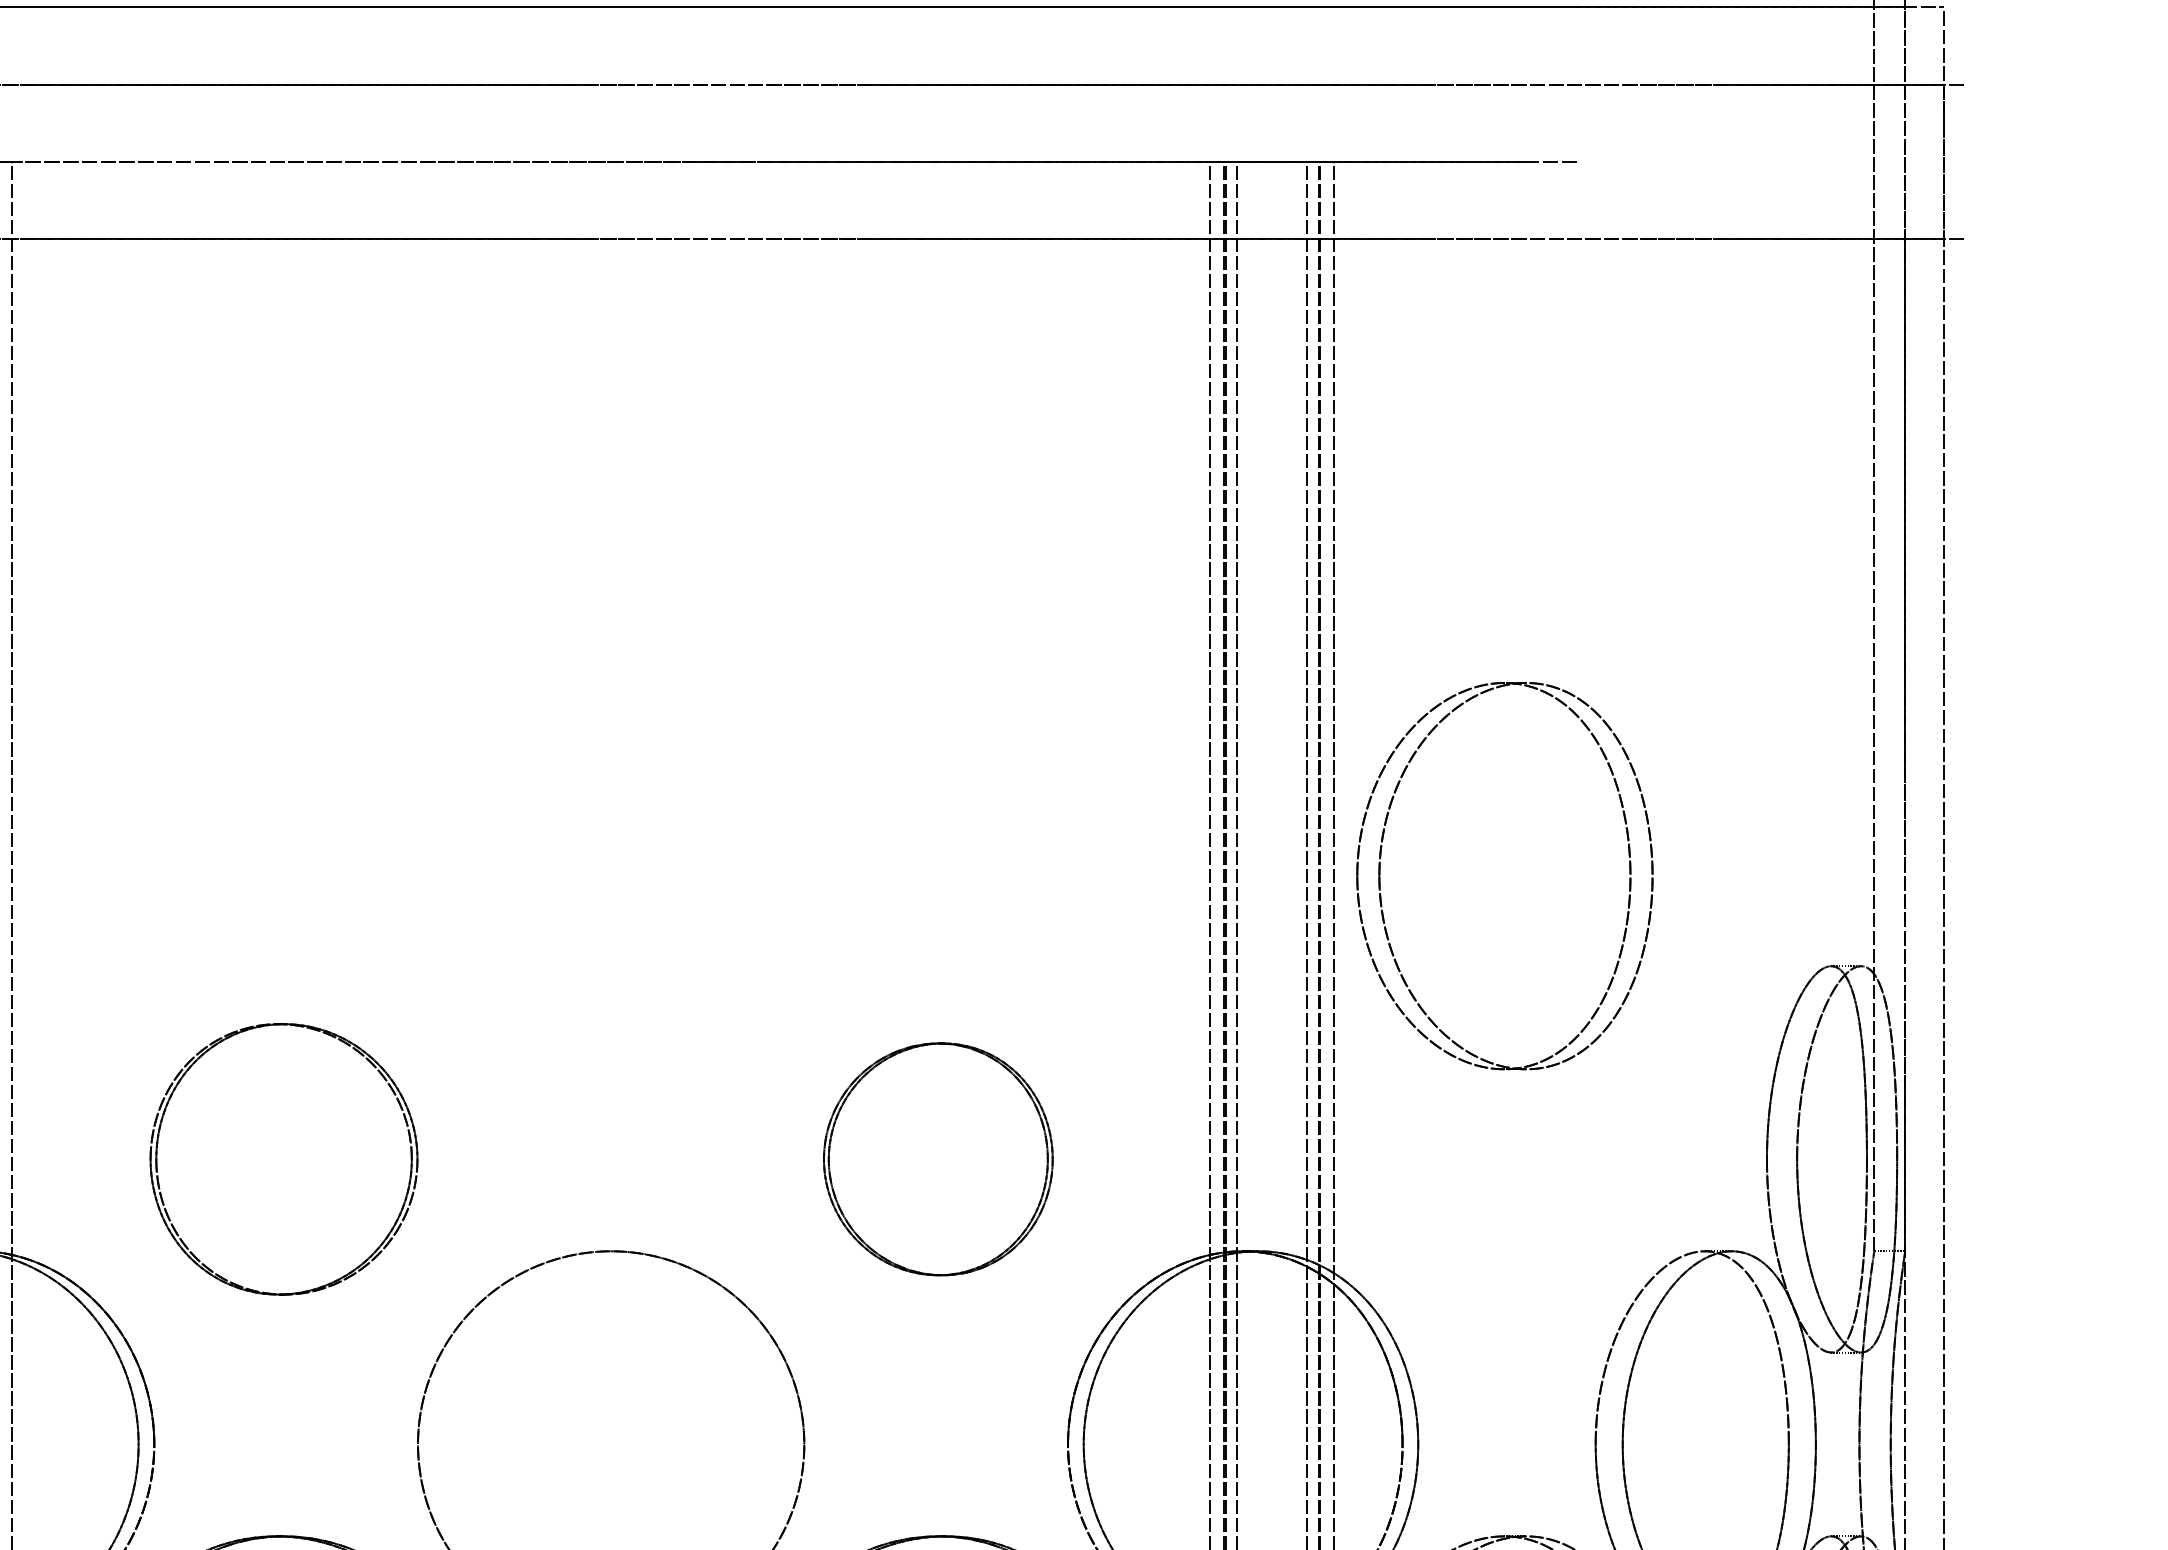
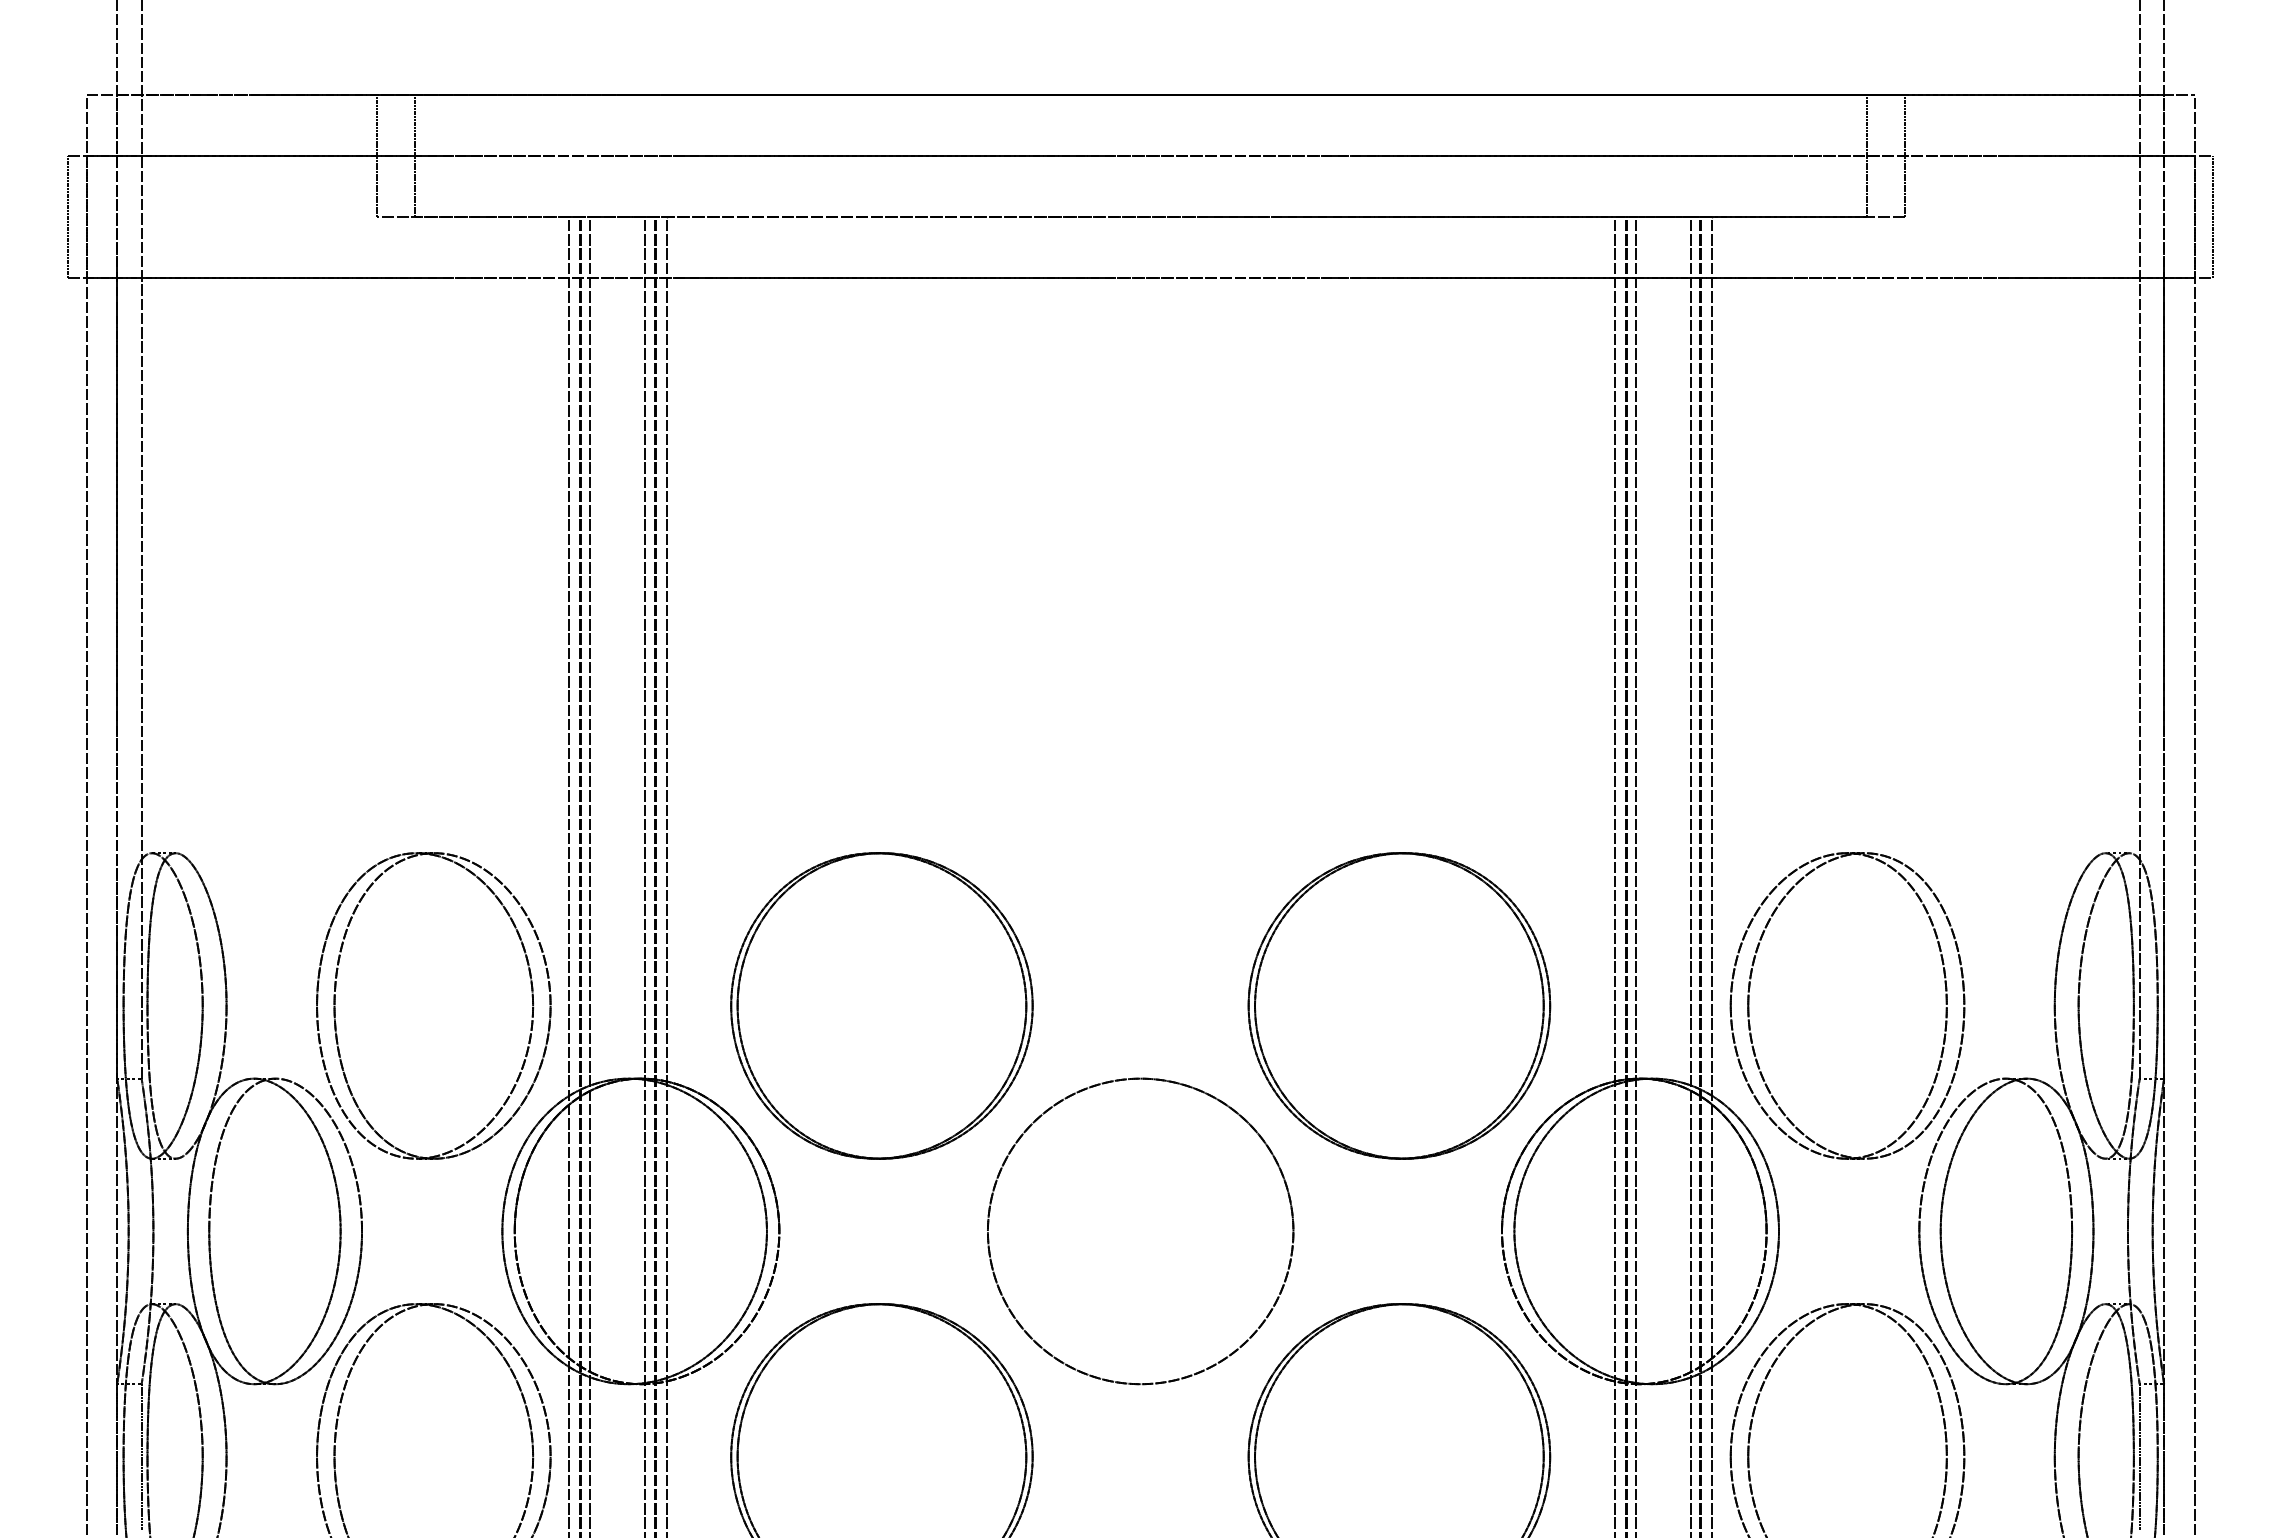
line: (1528, 84) -> (1866, 155), added
line: (1576, 84) -> (1904, 155), added
line: (1967, 162) -> (2213, 217), added
part: (1380, 875) -> (1749, 1005), moved
part: (283, 1158) -> (881, 1005), size x1.43
part: (938, 1158) -> (1399, 1005), size x1.67

